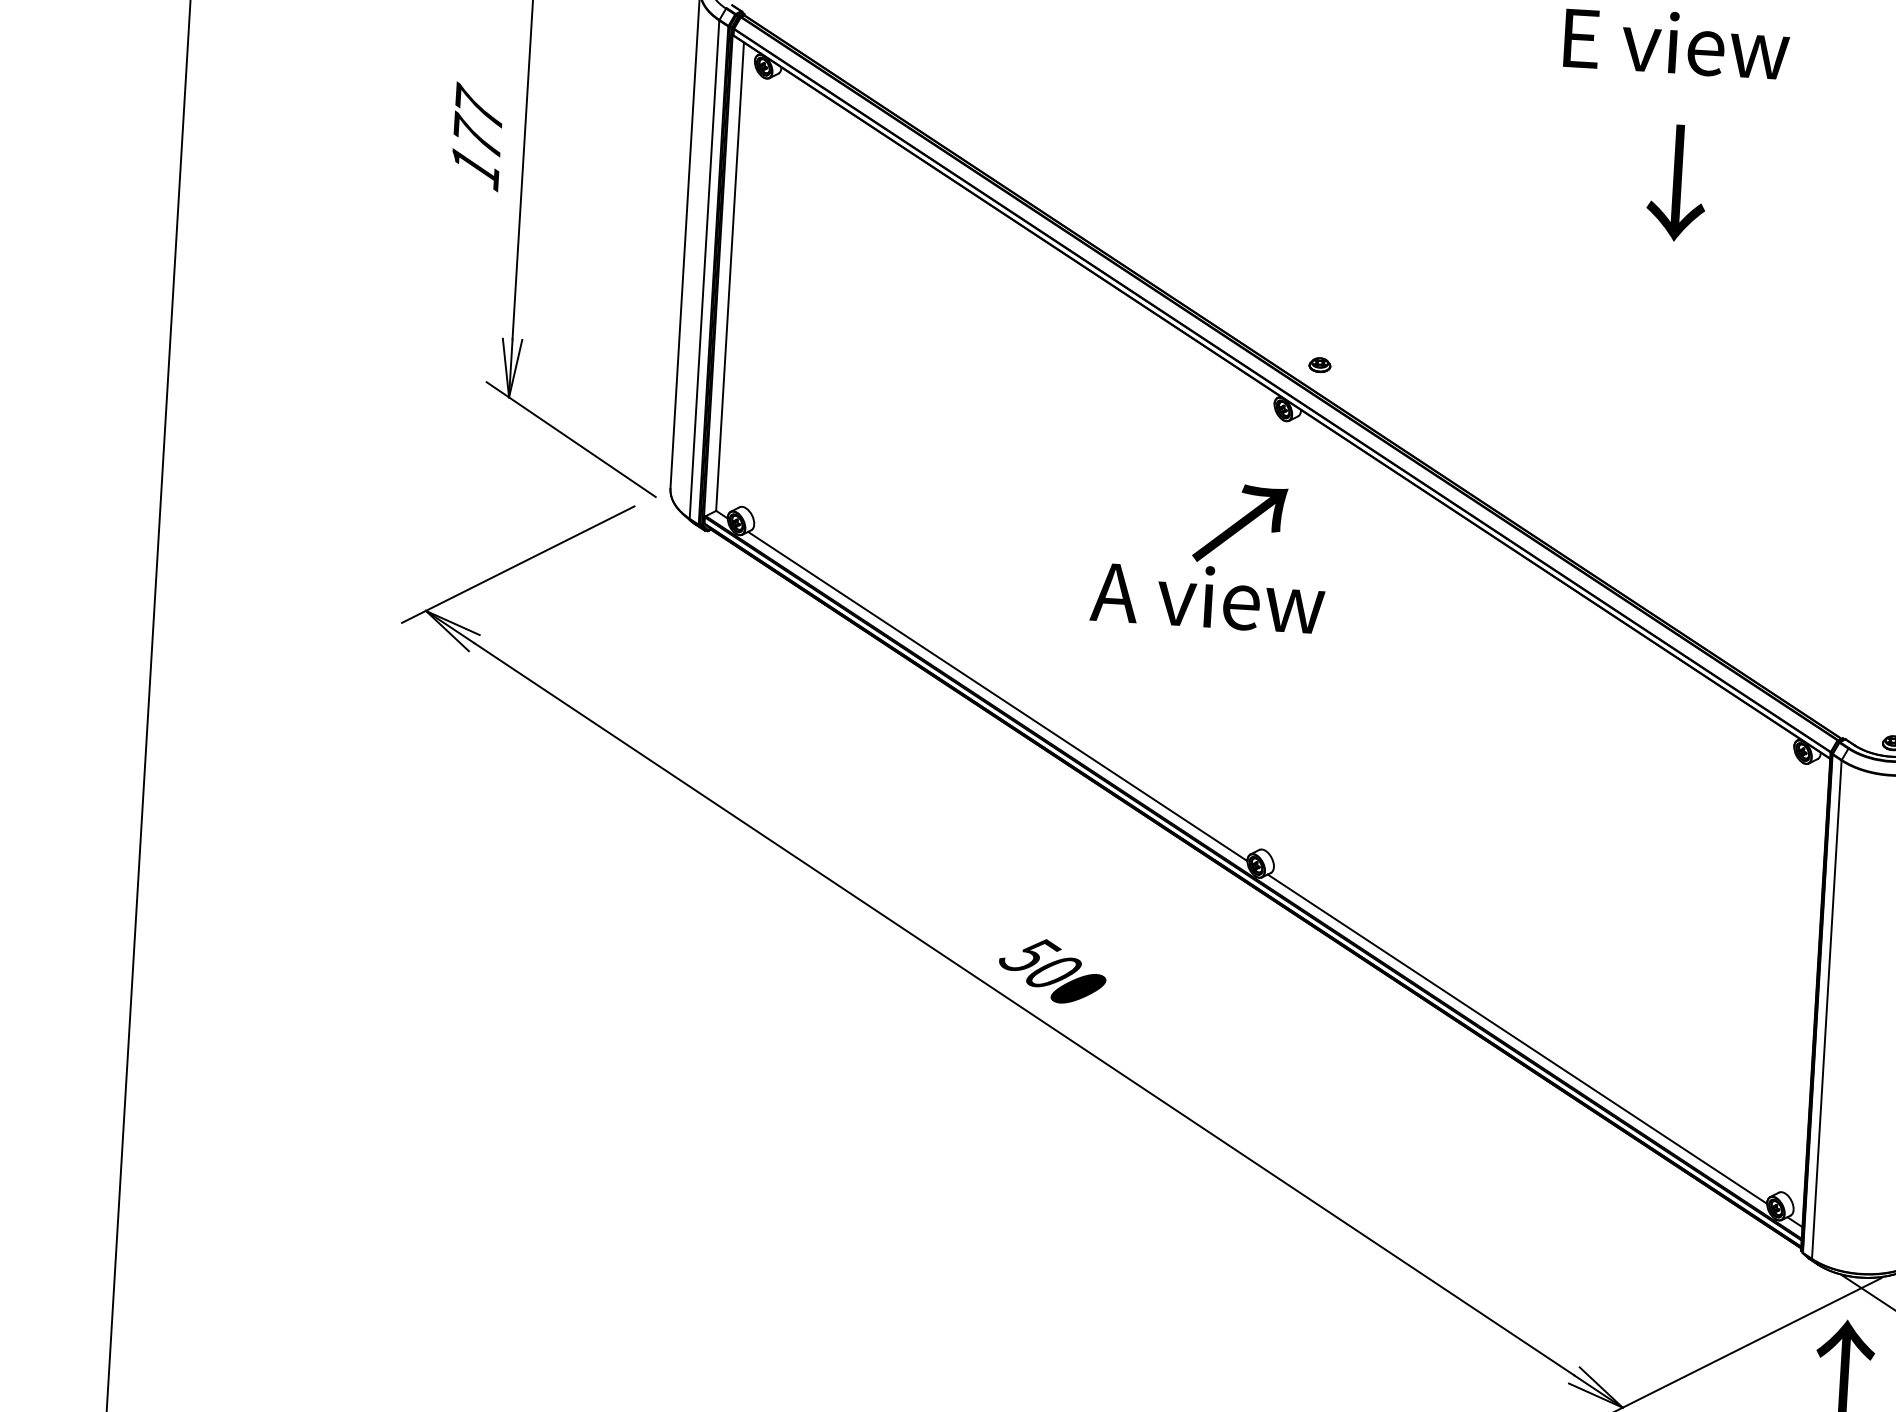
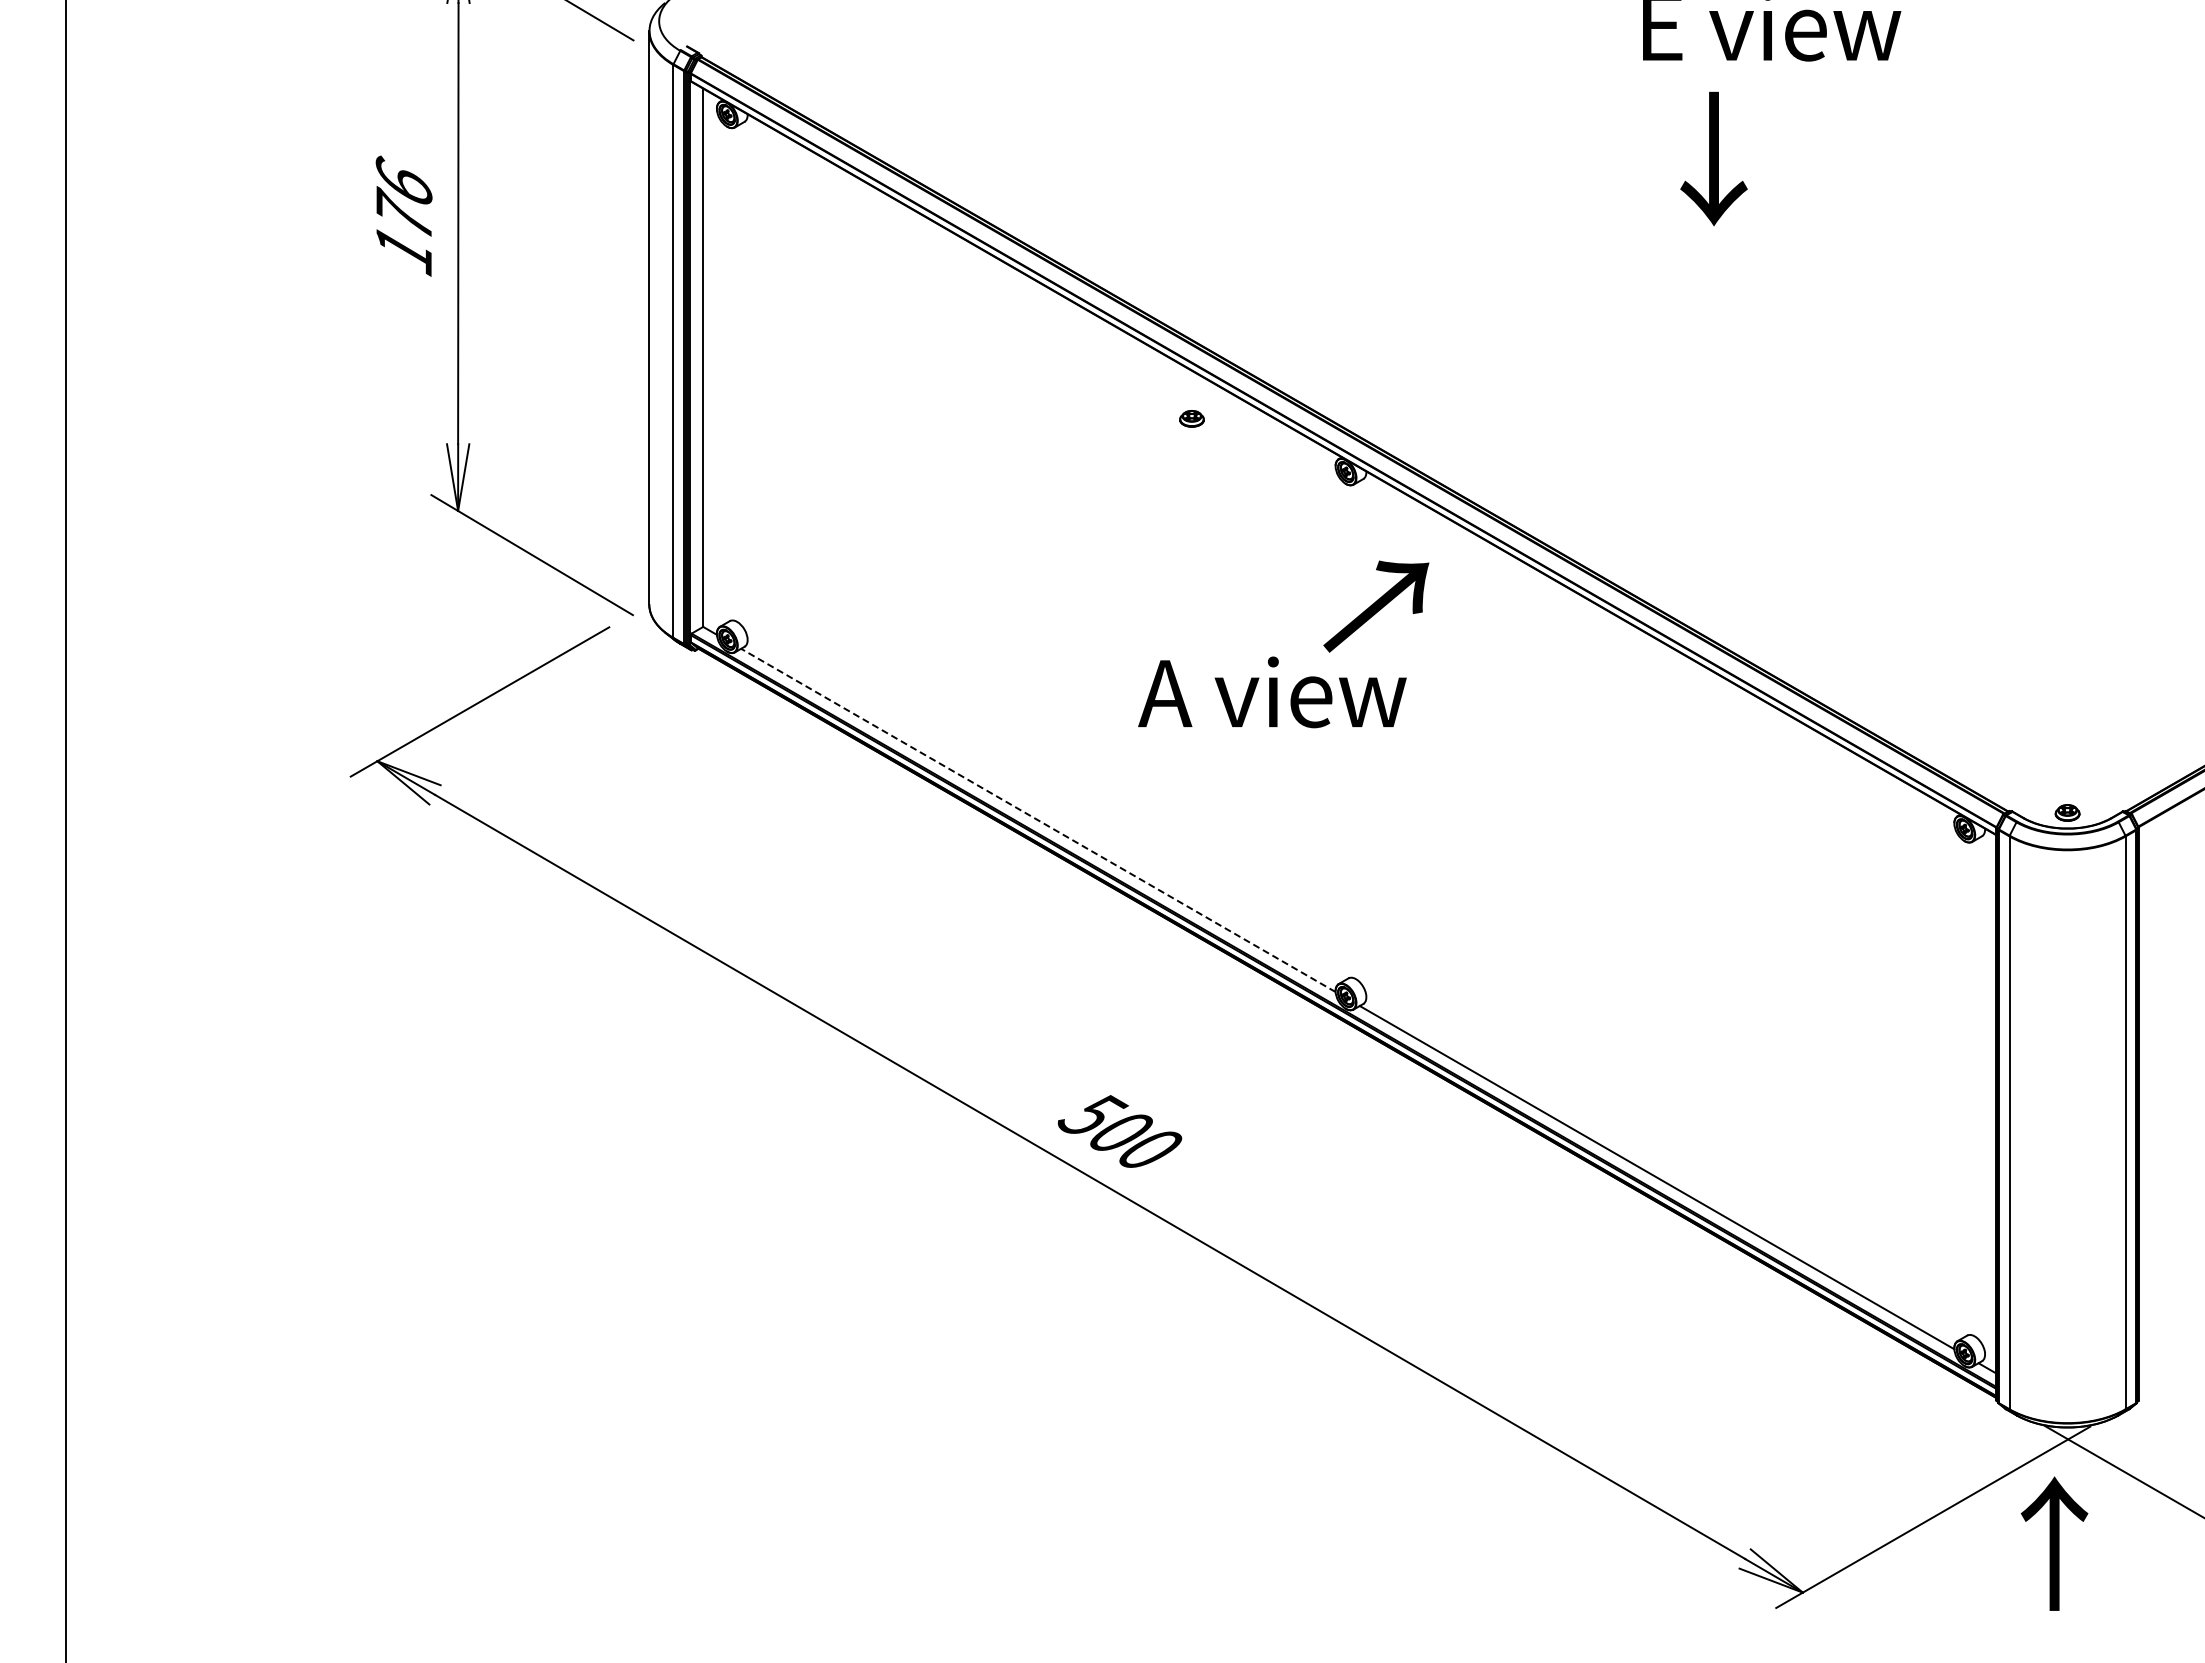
text: (478, 105) -> (403, 178), 177 -> 176
text: (1676, 182) -> (1713, 158), moved
part: (1319, 364) -> (1191, 418), moved
text: (1240, 524) -> (1376, 606), moved
line: (997, 696) -> (1037, 820), solid -> dashed

